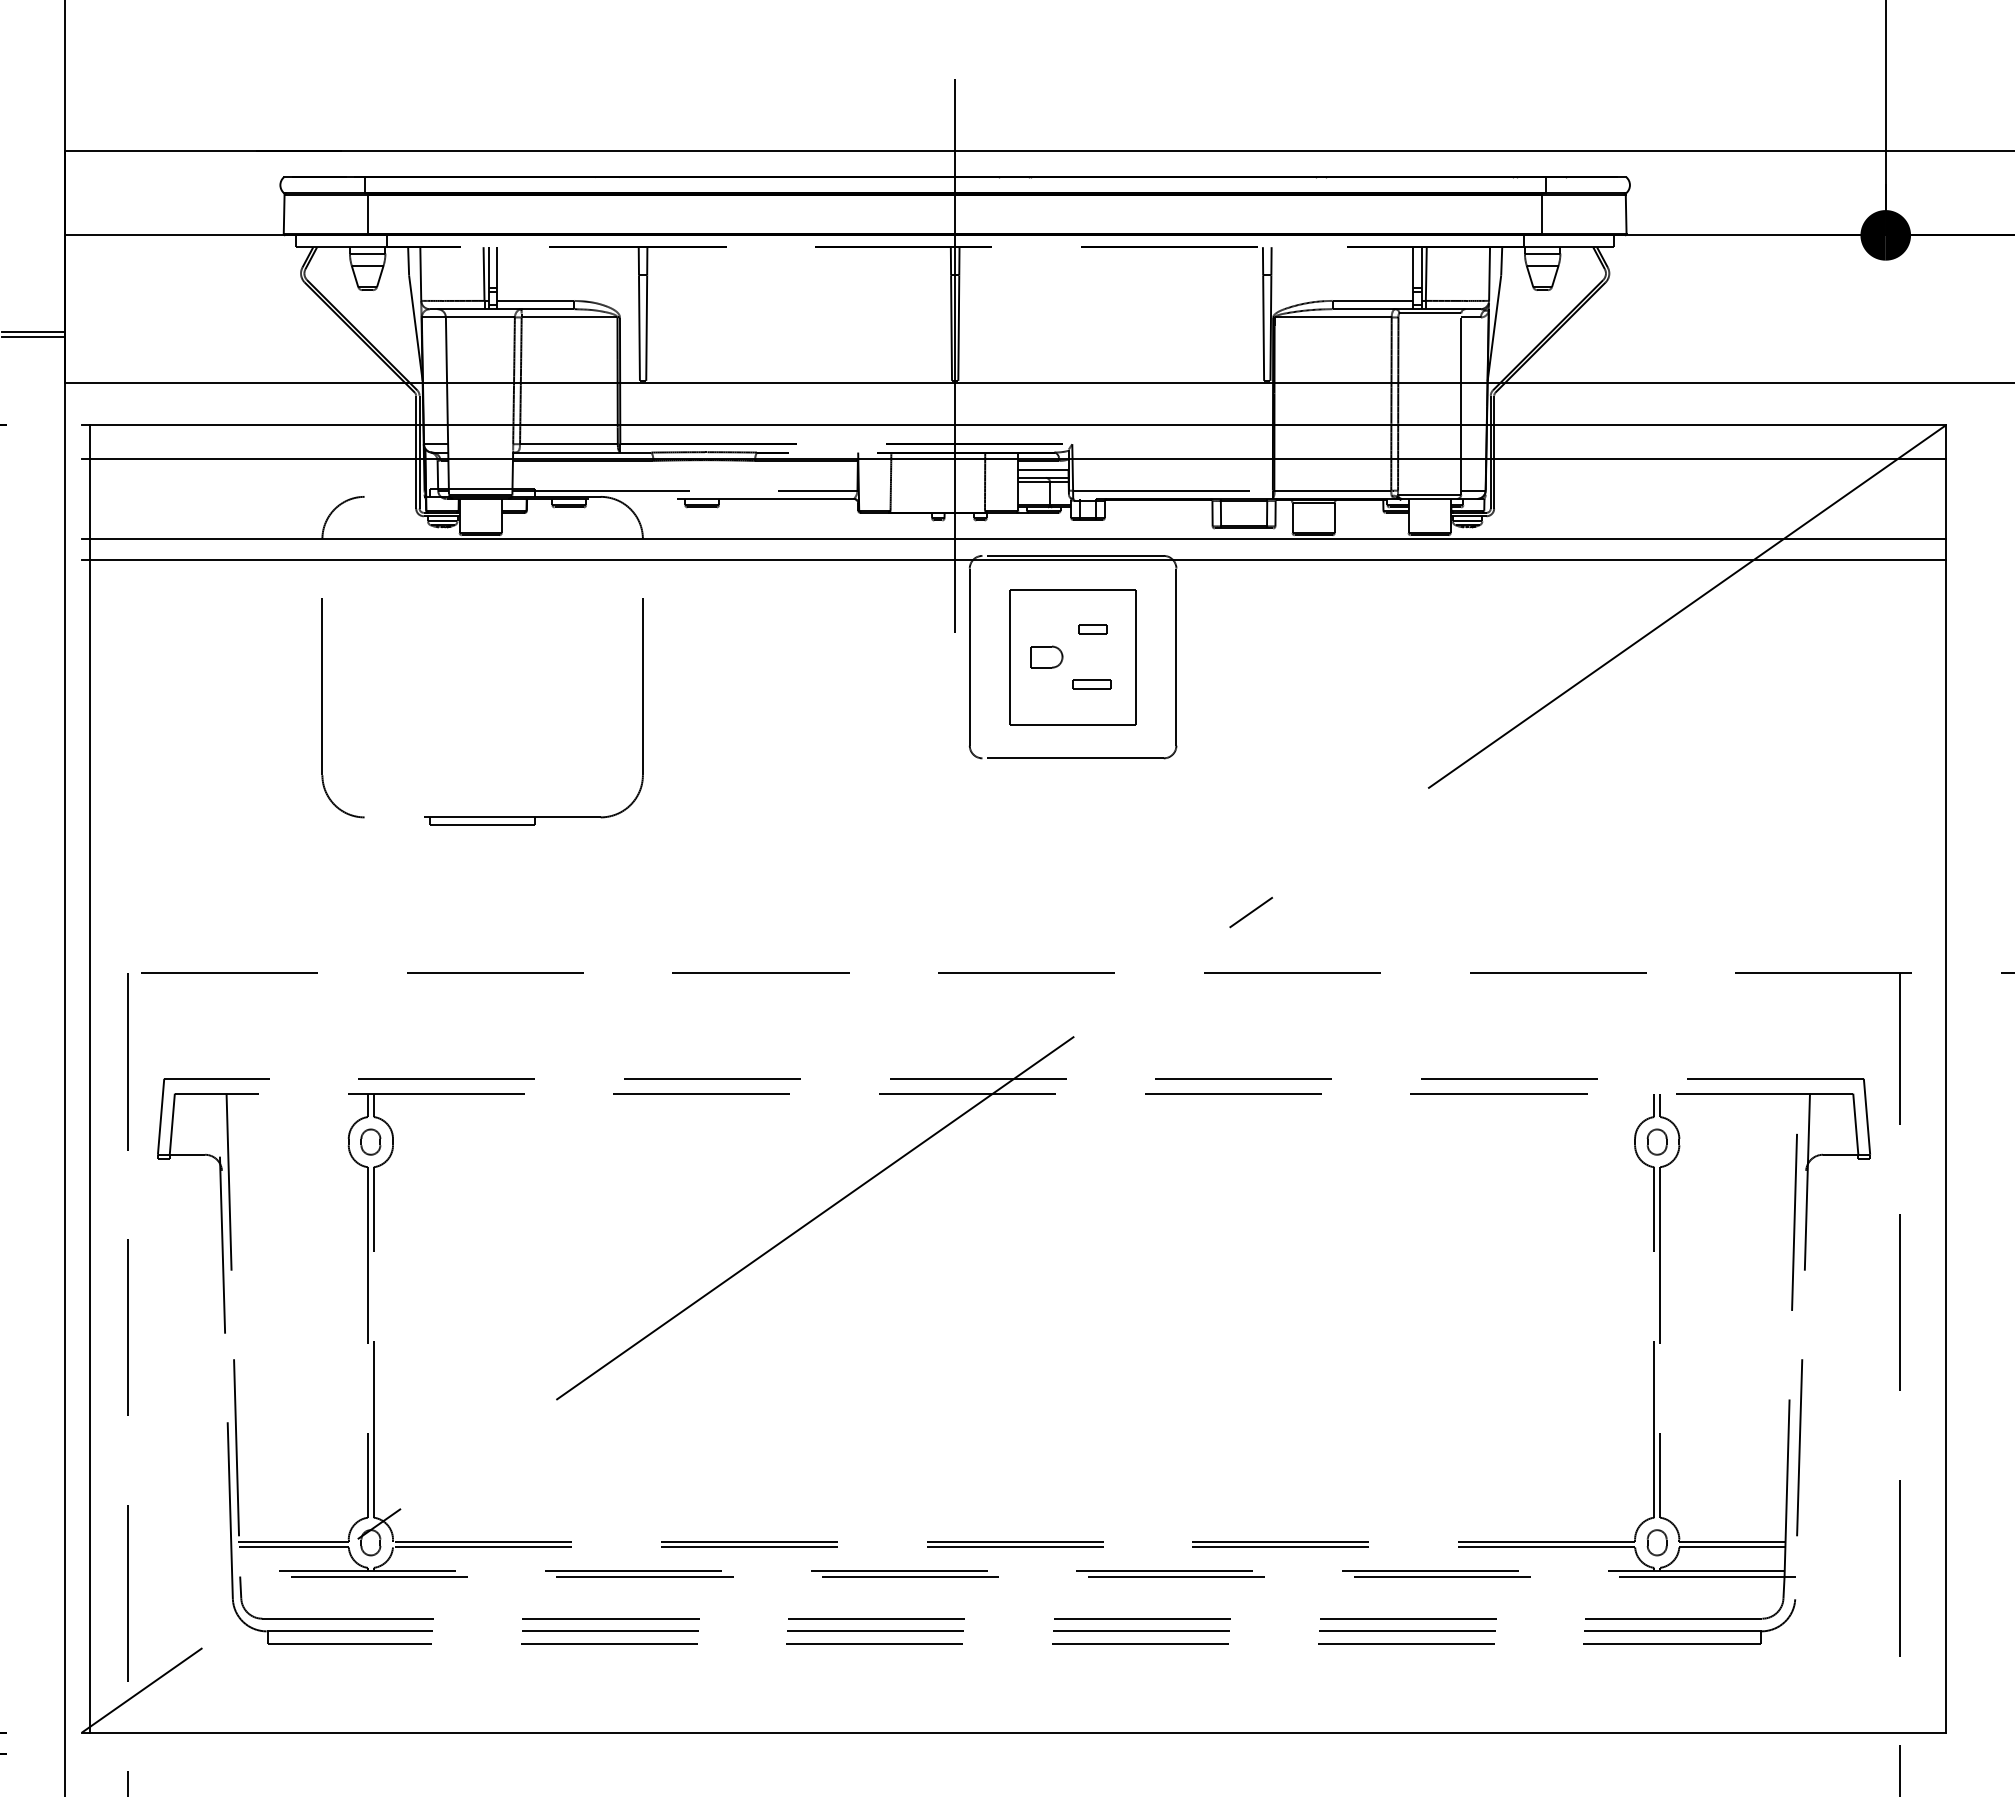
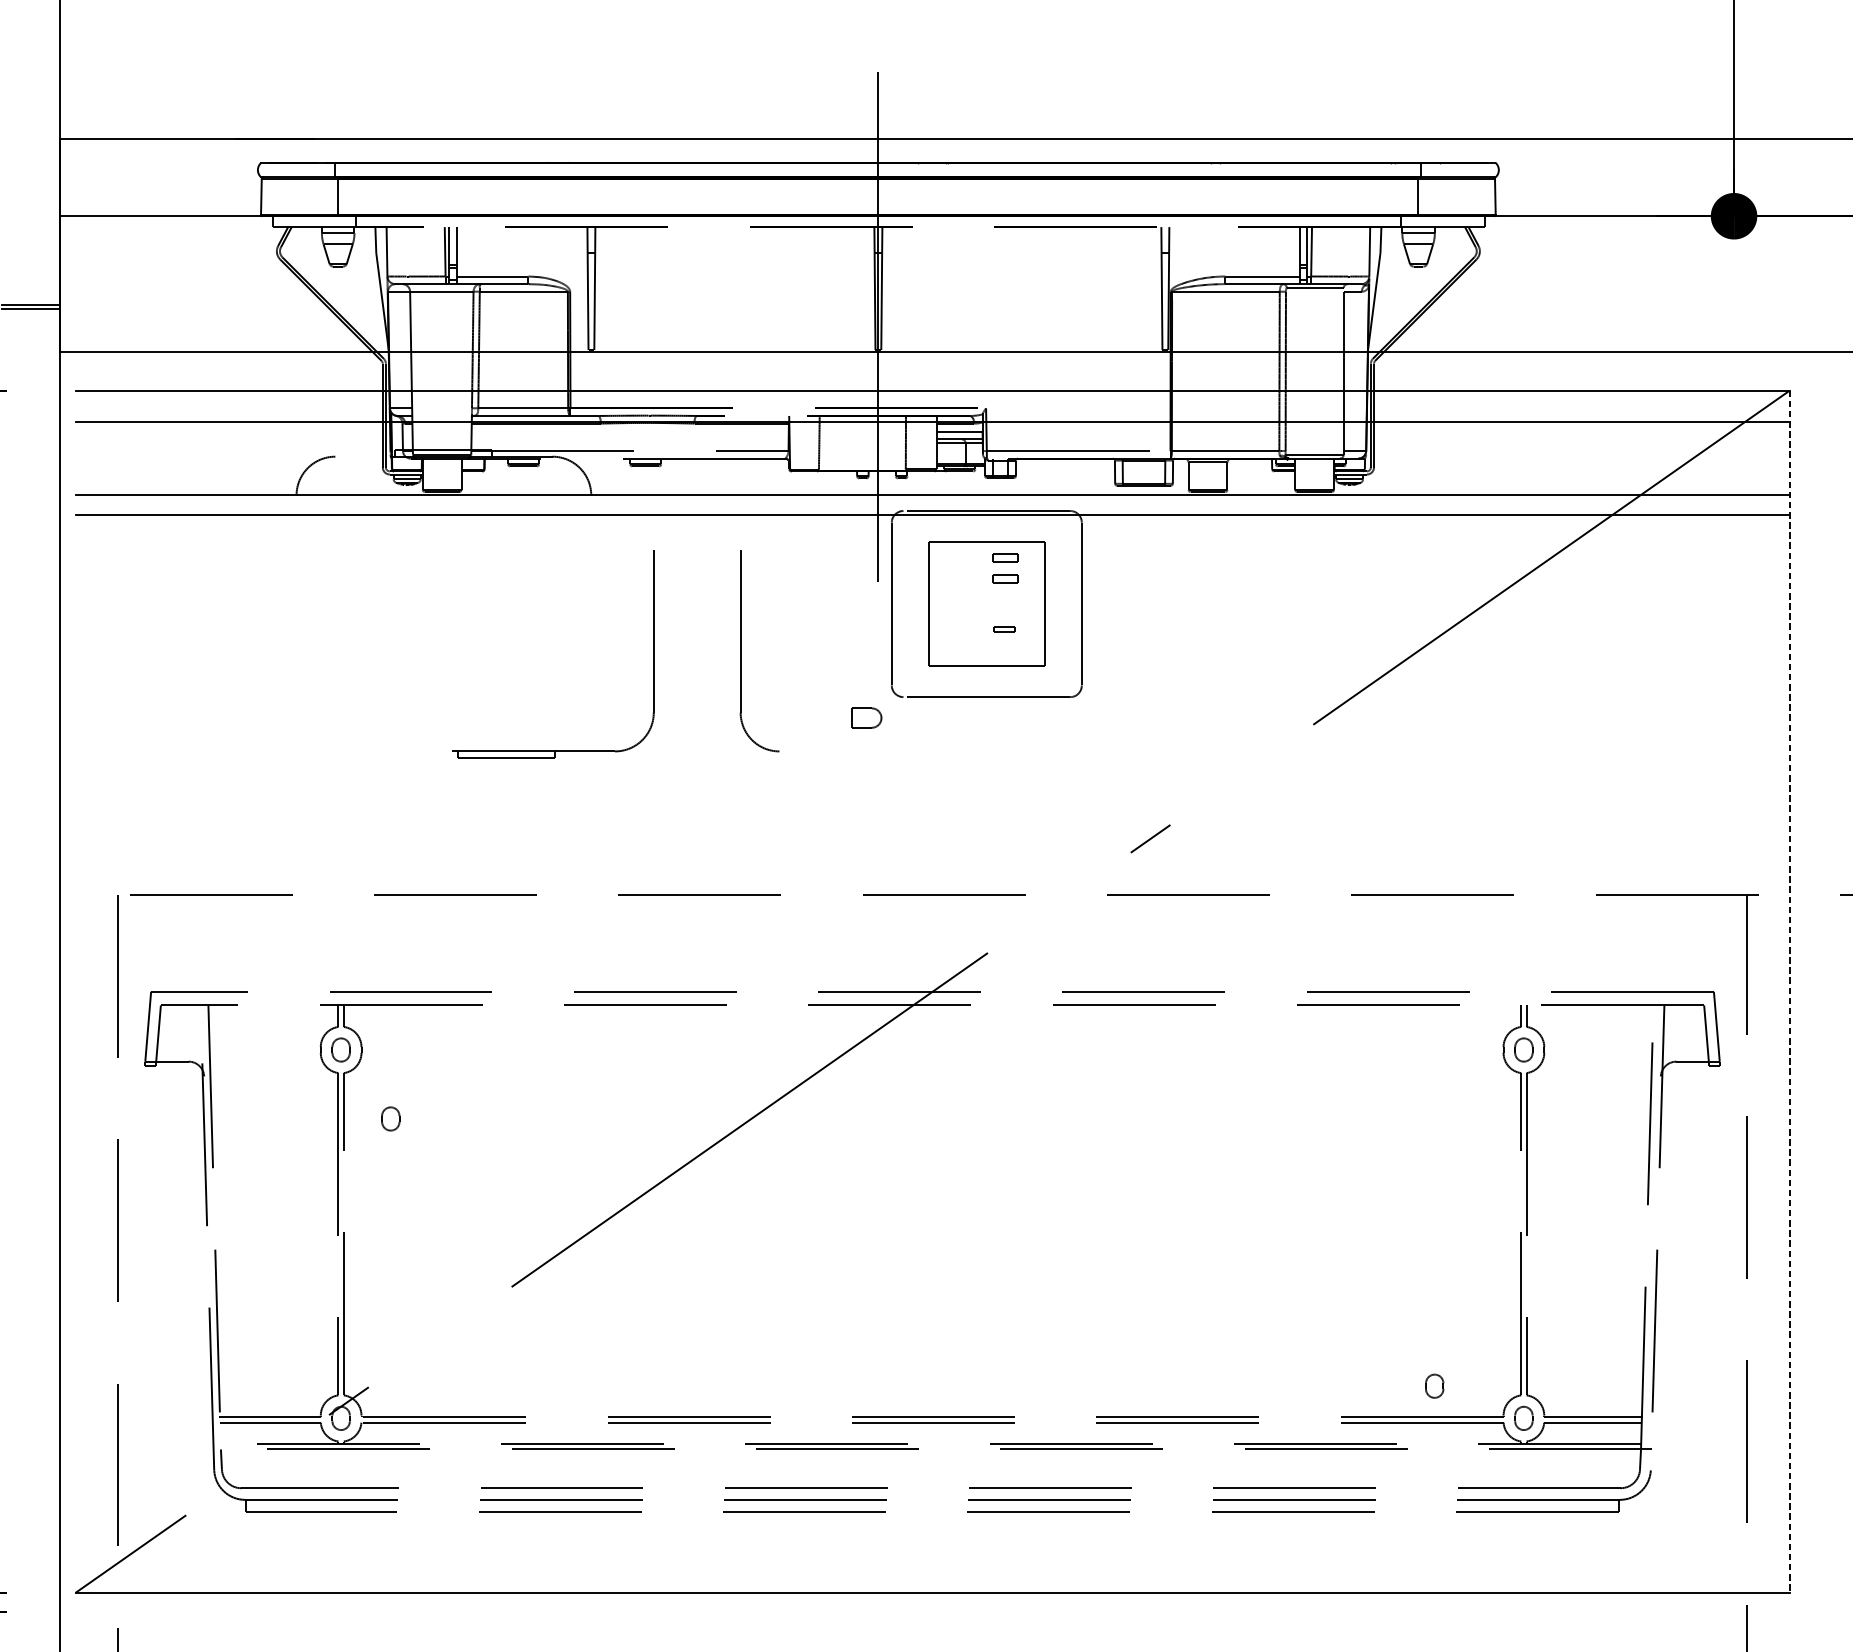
part: (1092, 606) -> (1004, 557), added
part: (1046, 656) -> (866, 717), moved
part: (1091, 684) -> (1003, 629), size x0.6
part: (322, 708) -> (740, 651), moved
part: (533, 816) -> (553, 750), moved
line: (90, 1078) -> (83, 991), removed
line: (1946, 1078) -> (1789, 991), solid -> dashed
part: (424, 1216) -> (390, 1118), added
part: (1559, 1507) -> (1434, 1385), added

